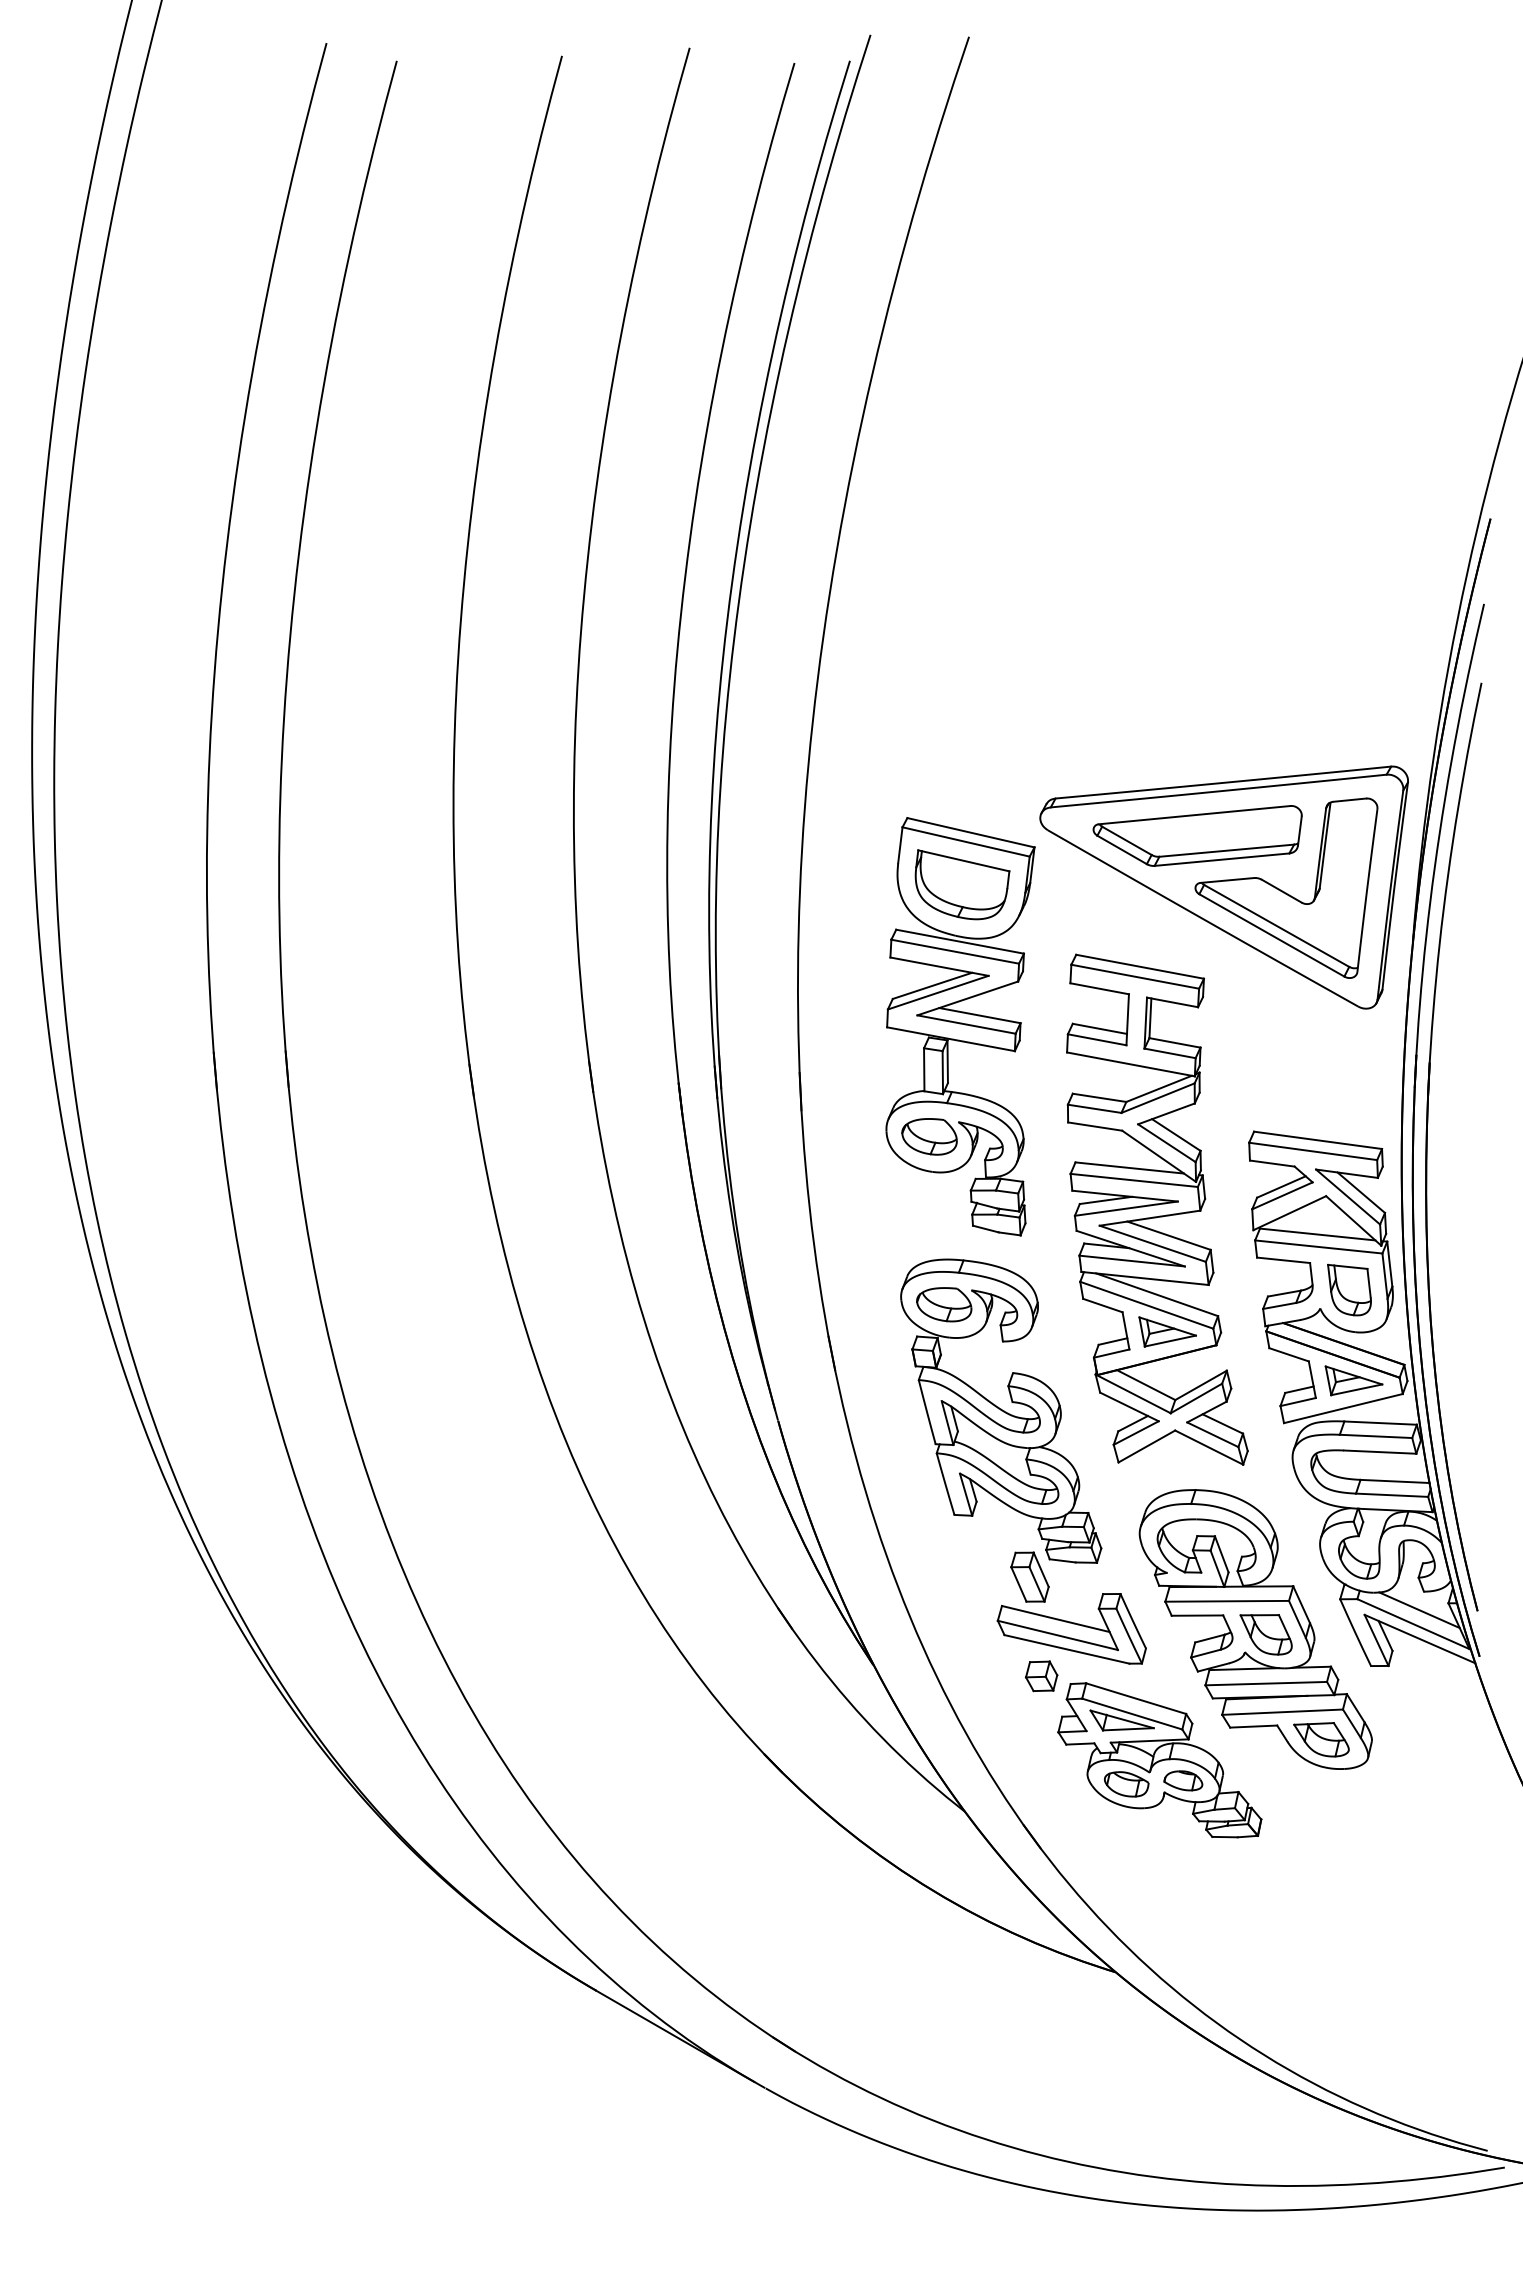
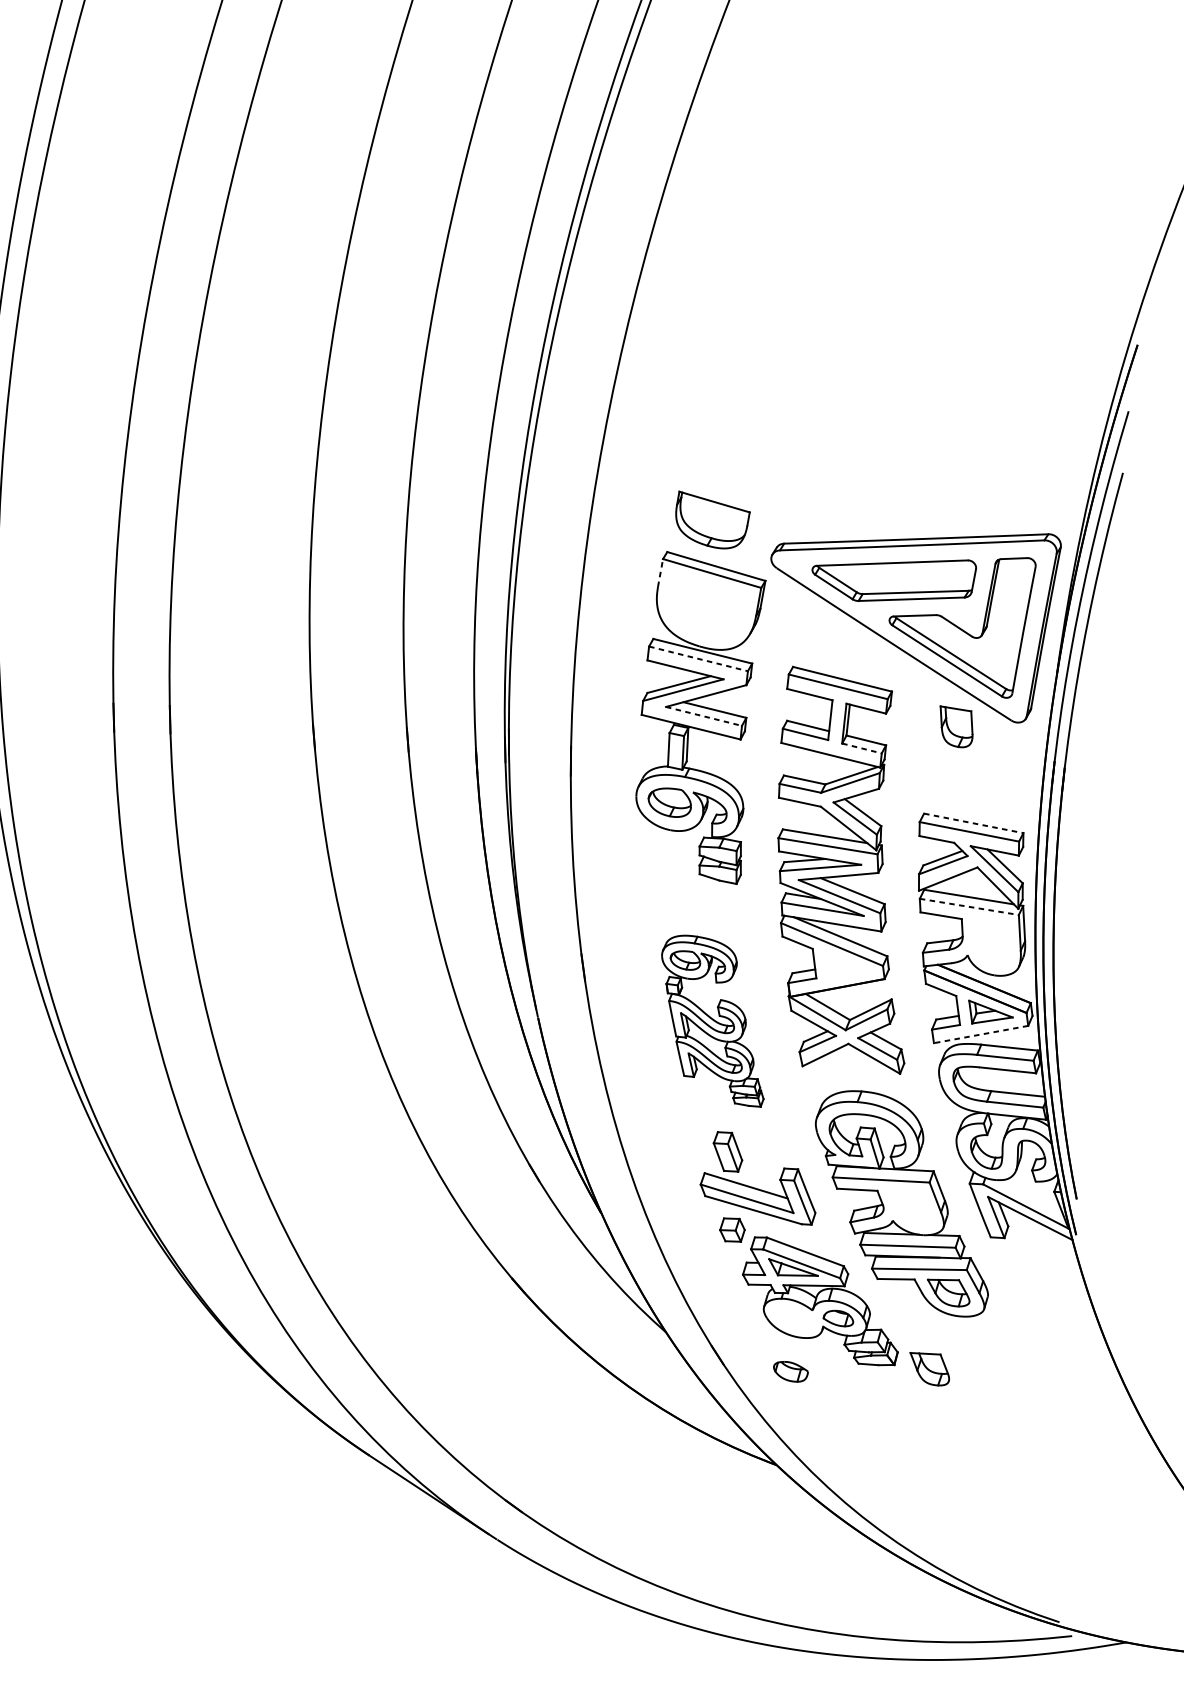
line: (900, 844) -> (660, 572), solid -> dashed
part: (962, 884) -> (712, 520), moved
line: (955, 951) -> (698, 658), solid -> dashed
line: (966, 1024) -> (703, 716), solid -> dashed
line: (1170, 1053) -> (862, 748), solid -> dashed
line: (1318, 1140) -> (974, 823), solid -> dashed
line: (1318, 1246) -> (969, 906), solid -> dashed
part: (1349, 1289) -> (956, 726), moved
part: (1167, 1331) -> (847, 966), removed
line: (1342, 1408) -> (980, 1034), solid -> dashed
part: (1001, 1410) -> (713, 1020), size x0.7
line: (1419, 1610) -> (1031, 1196), removed
part: (1265, 1634) -> (929, 1369), moved
part: (1126, 1784) -> (790, 1371), moved

